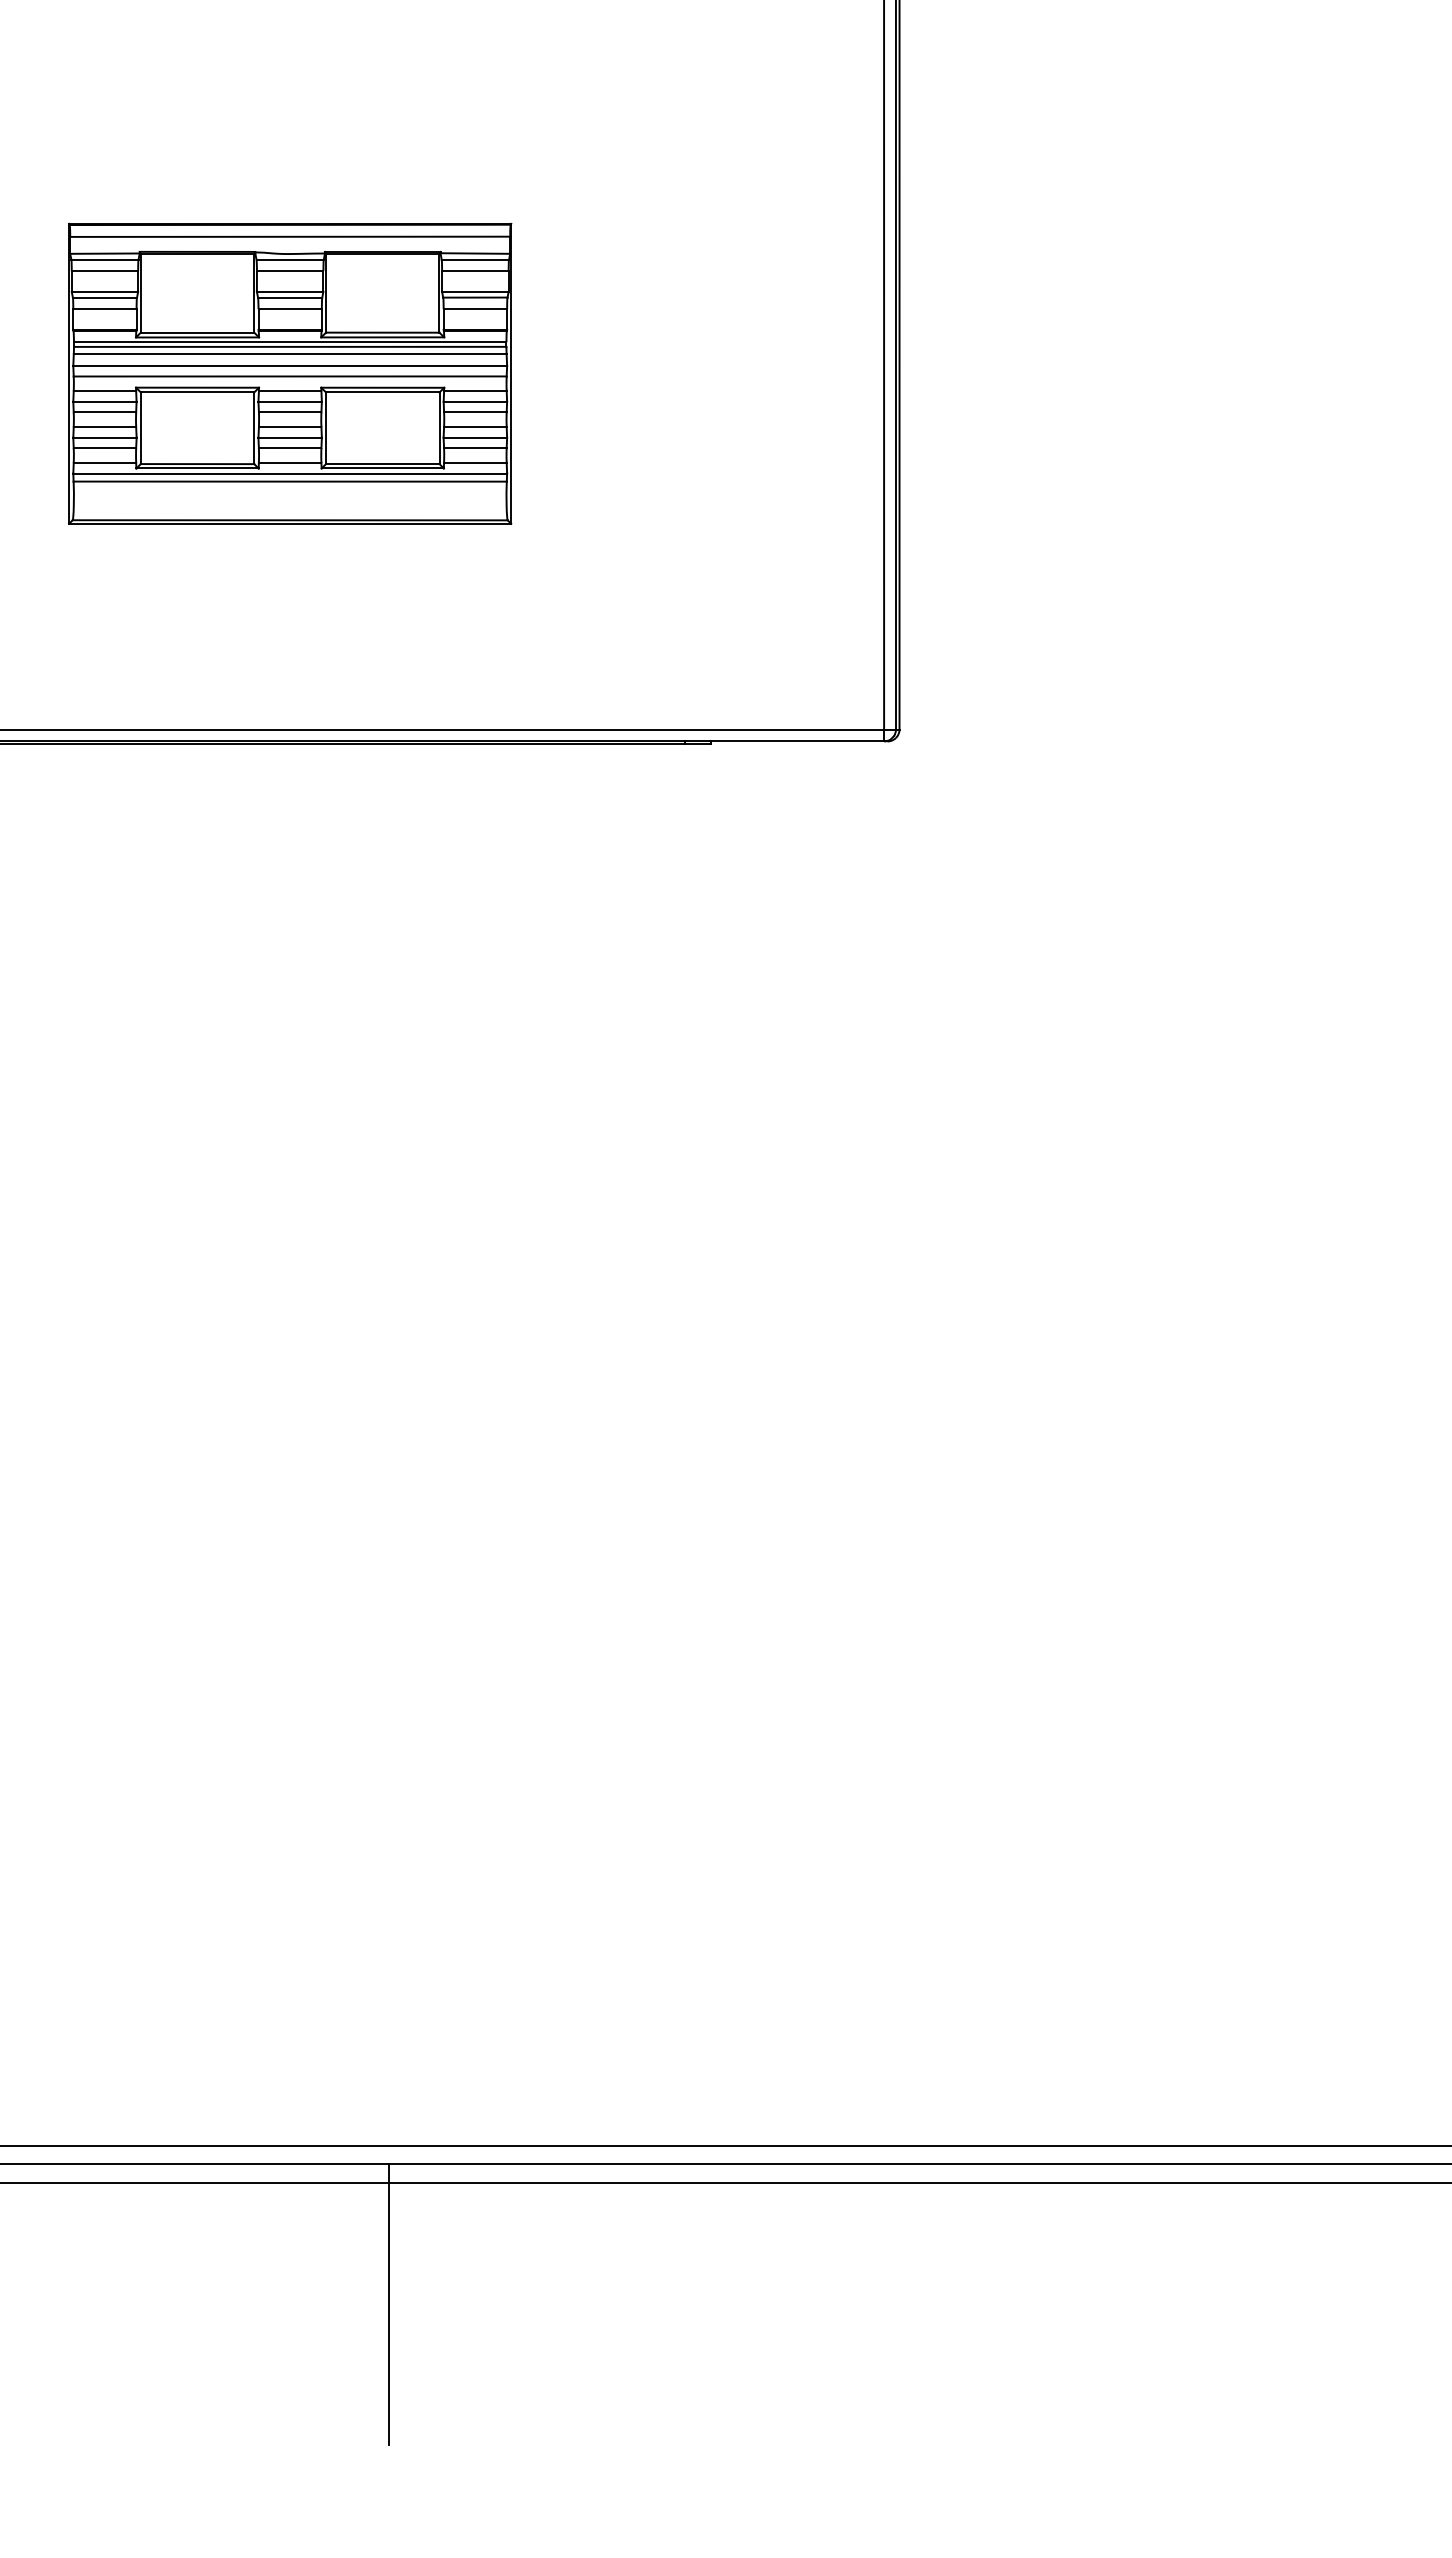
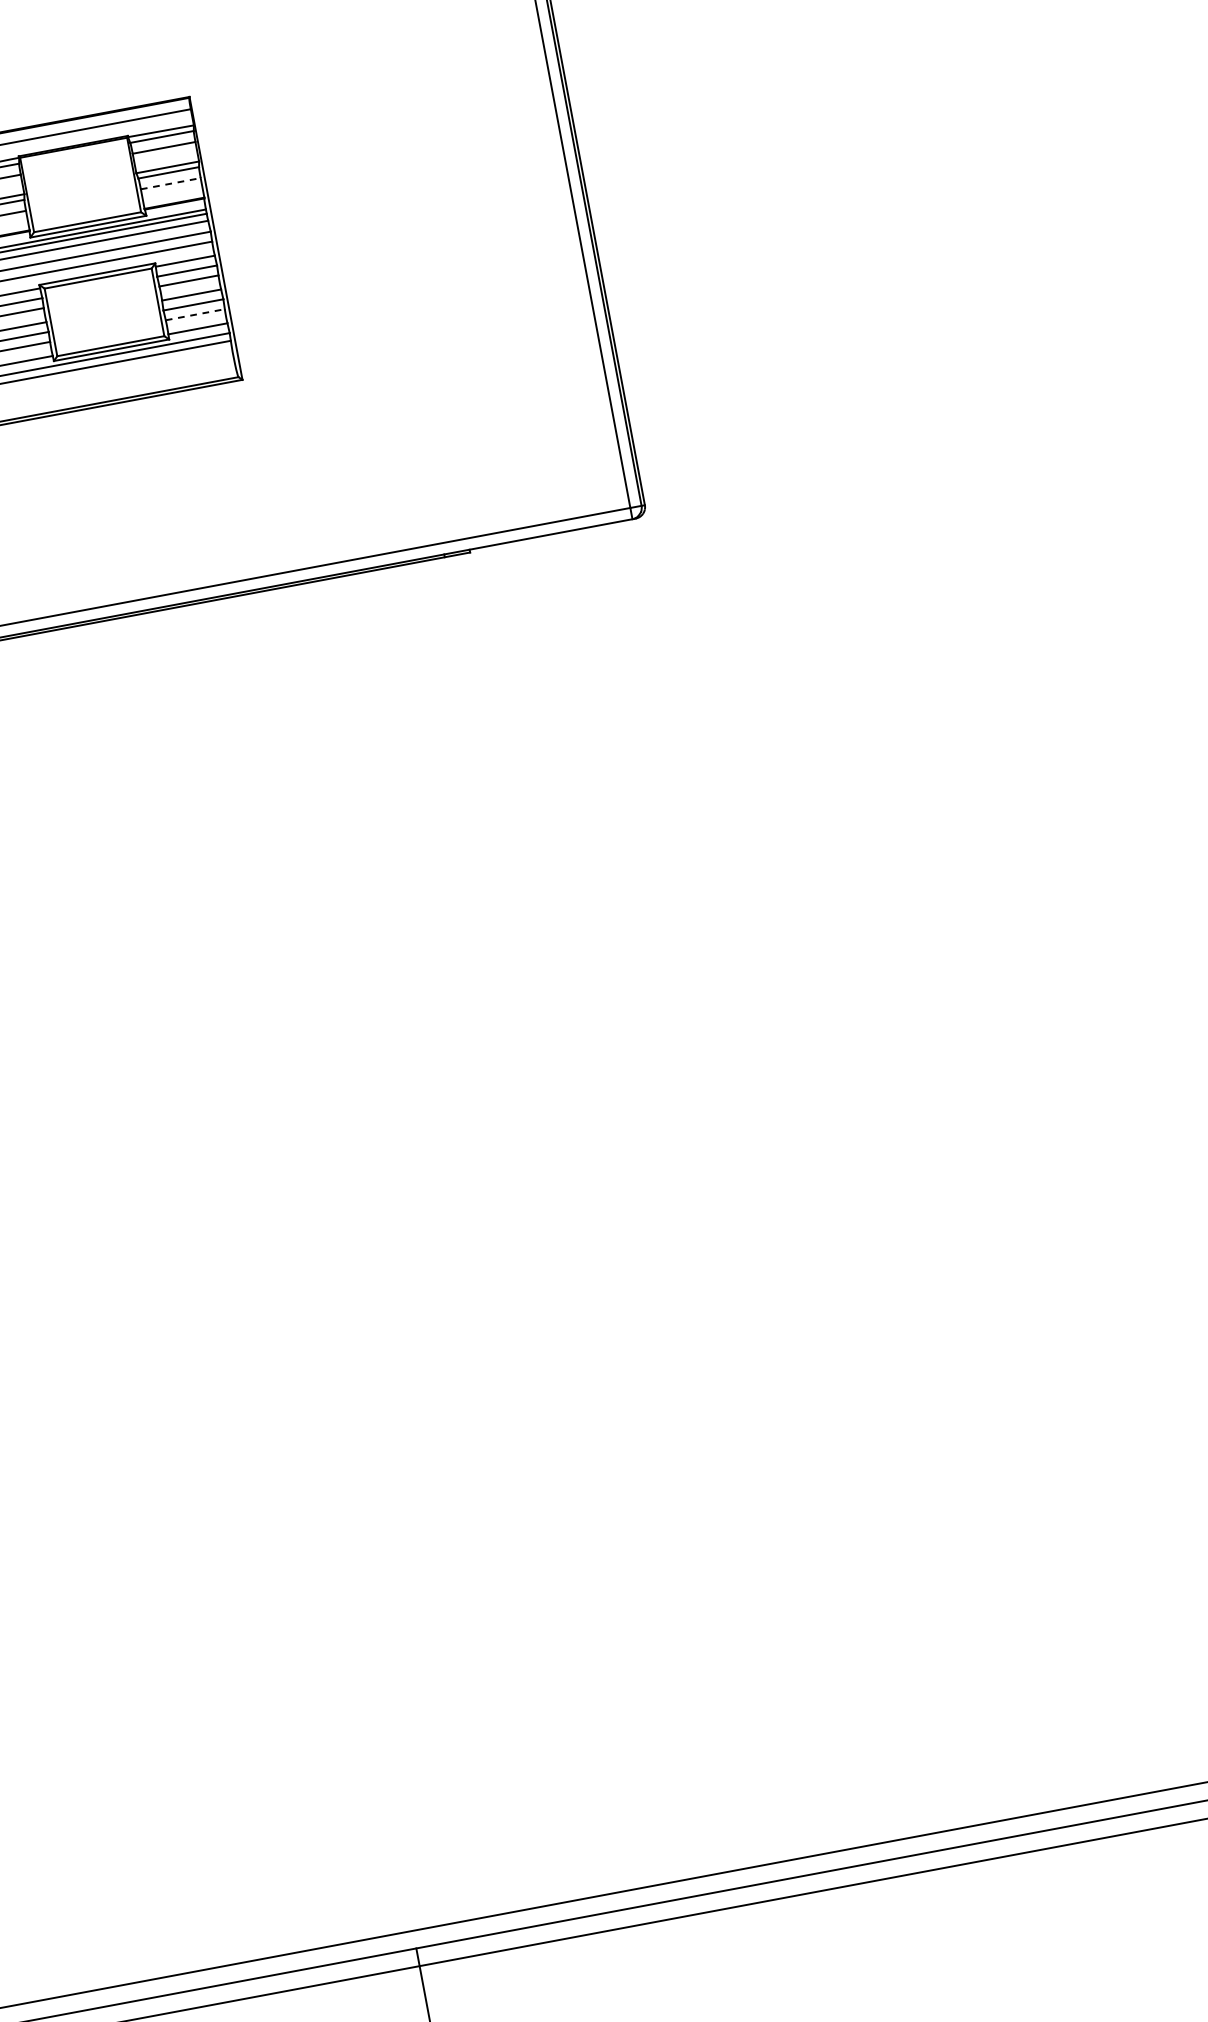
line: (475, 309) -> (170, 184), solid -> dashed
line: (475, 448) -> (195, 315), solid -> dashed

